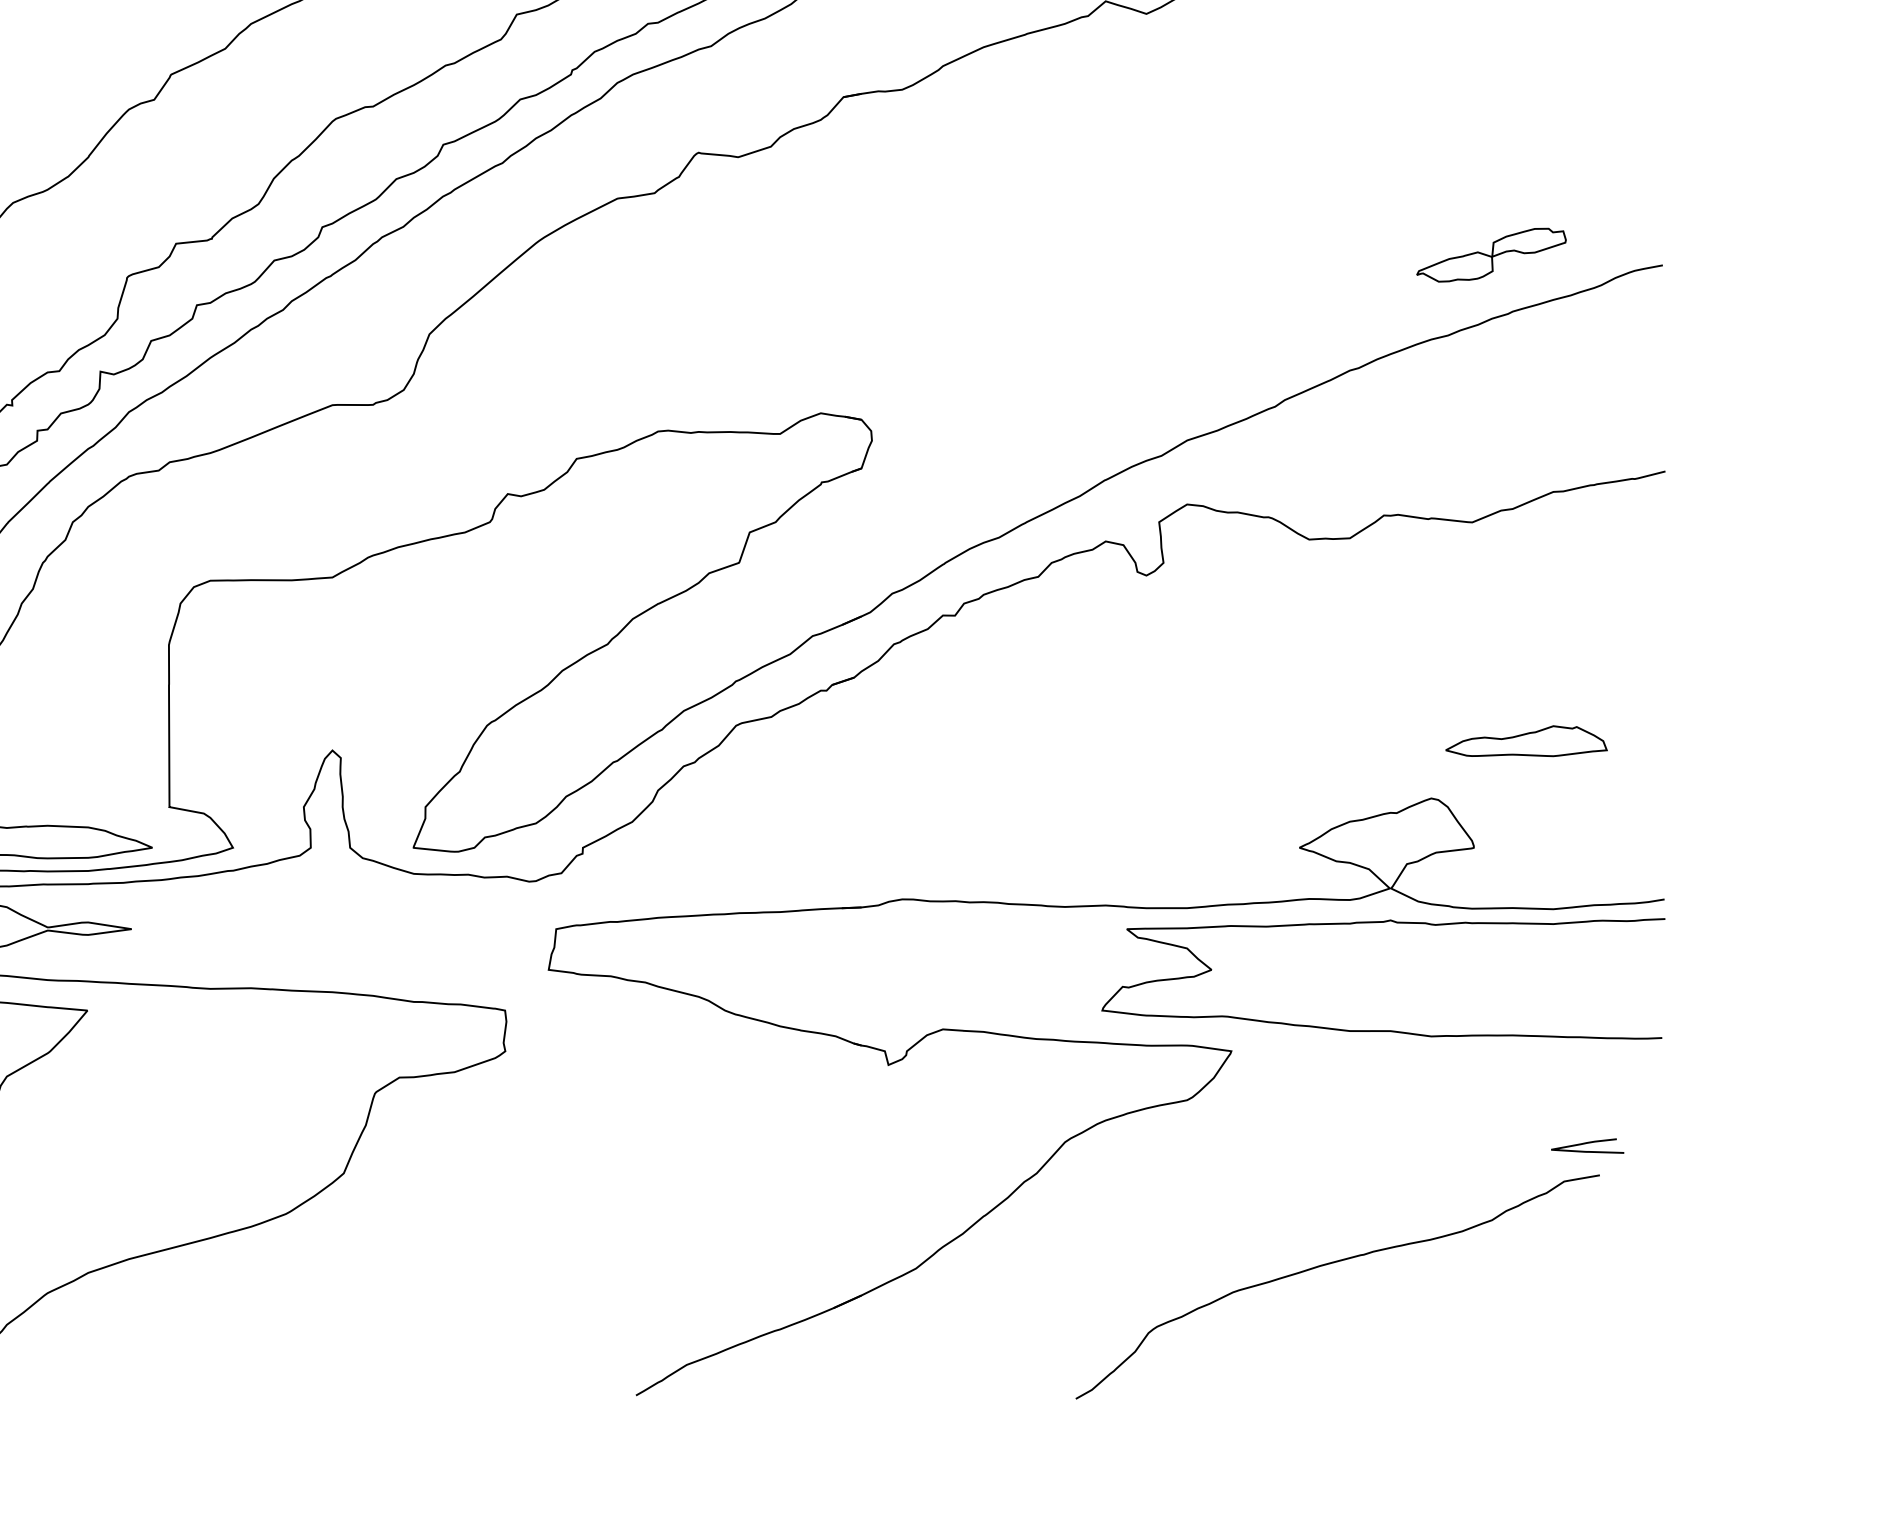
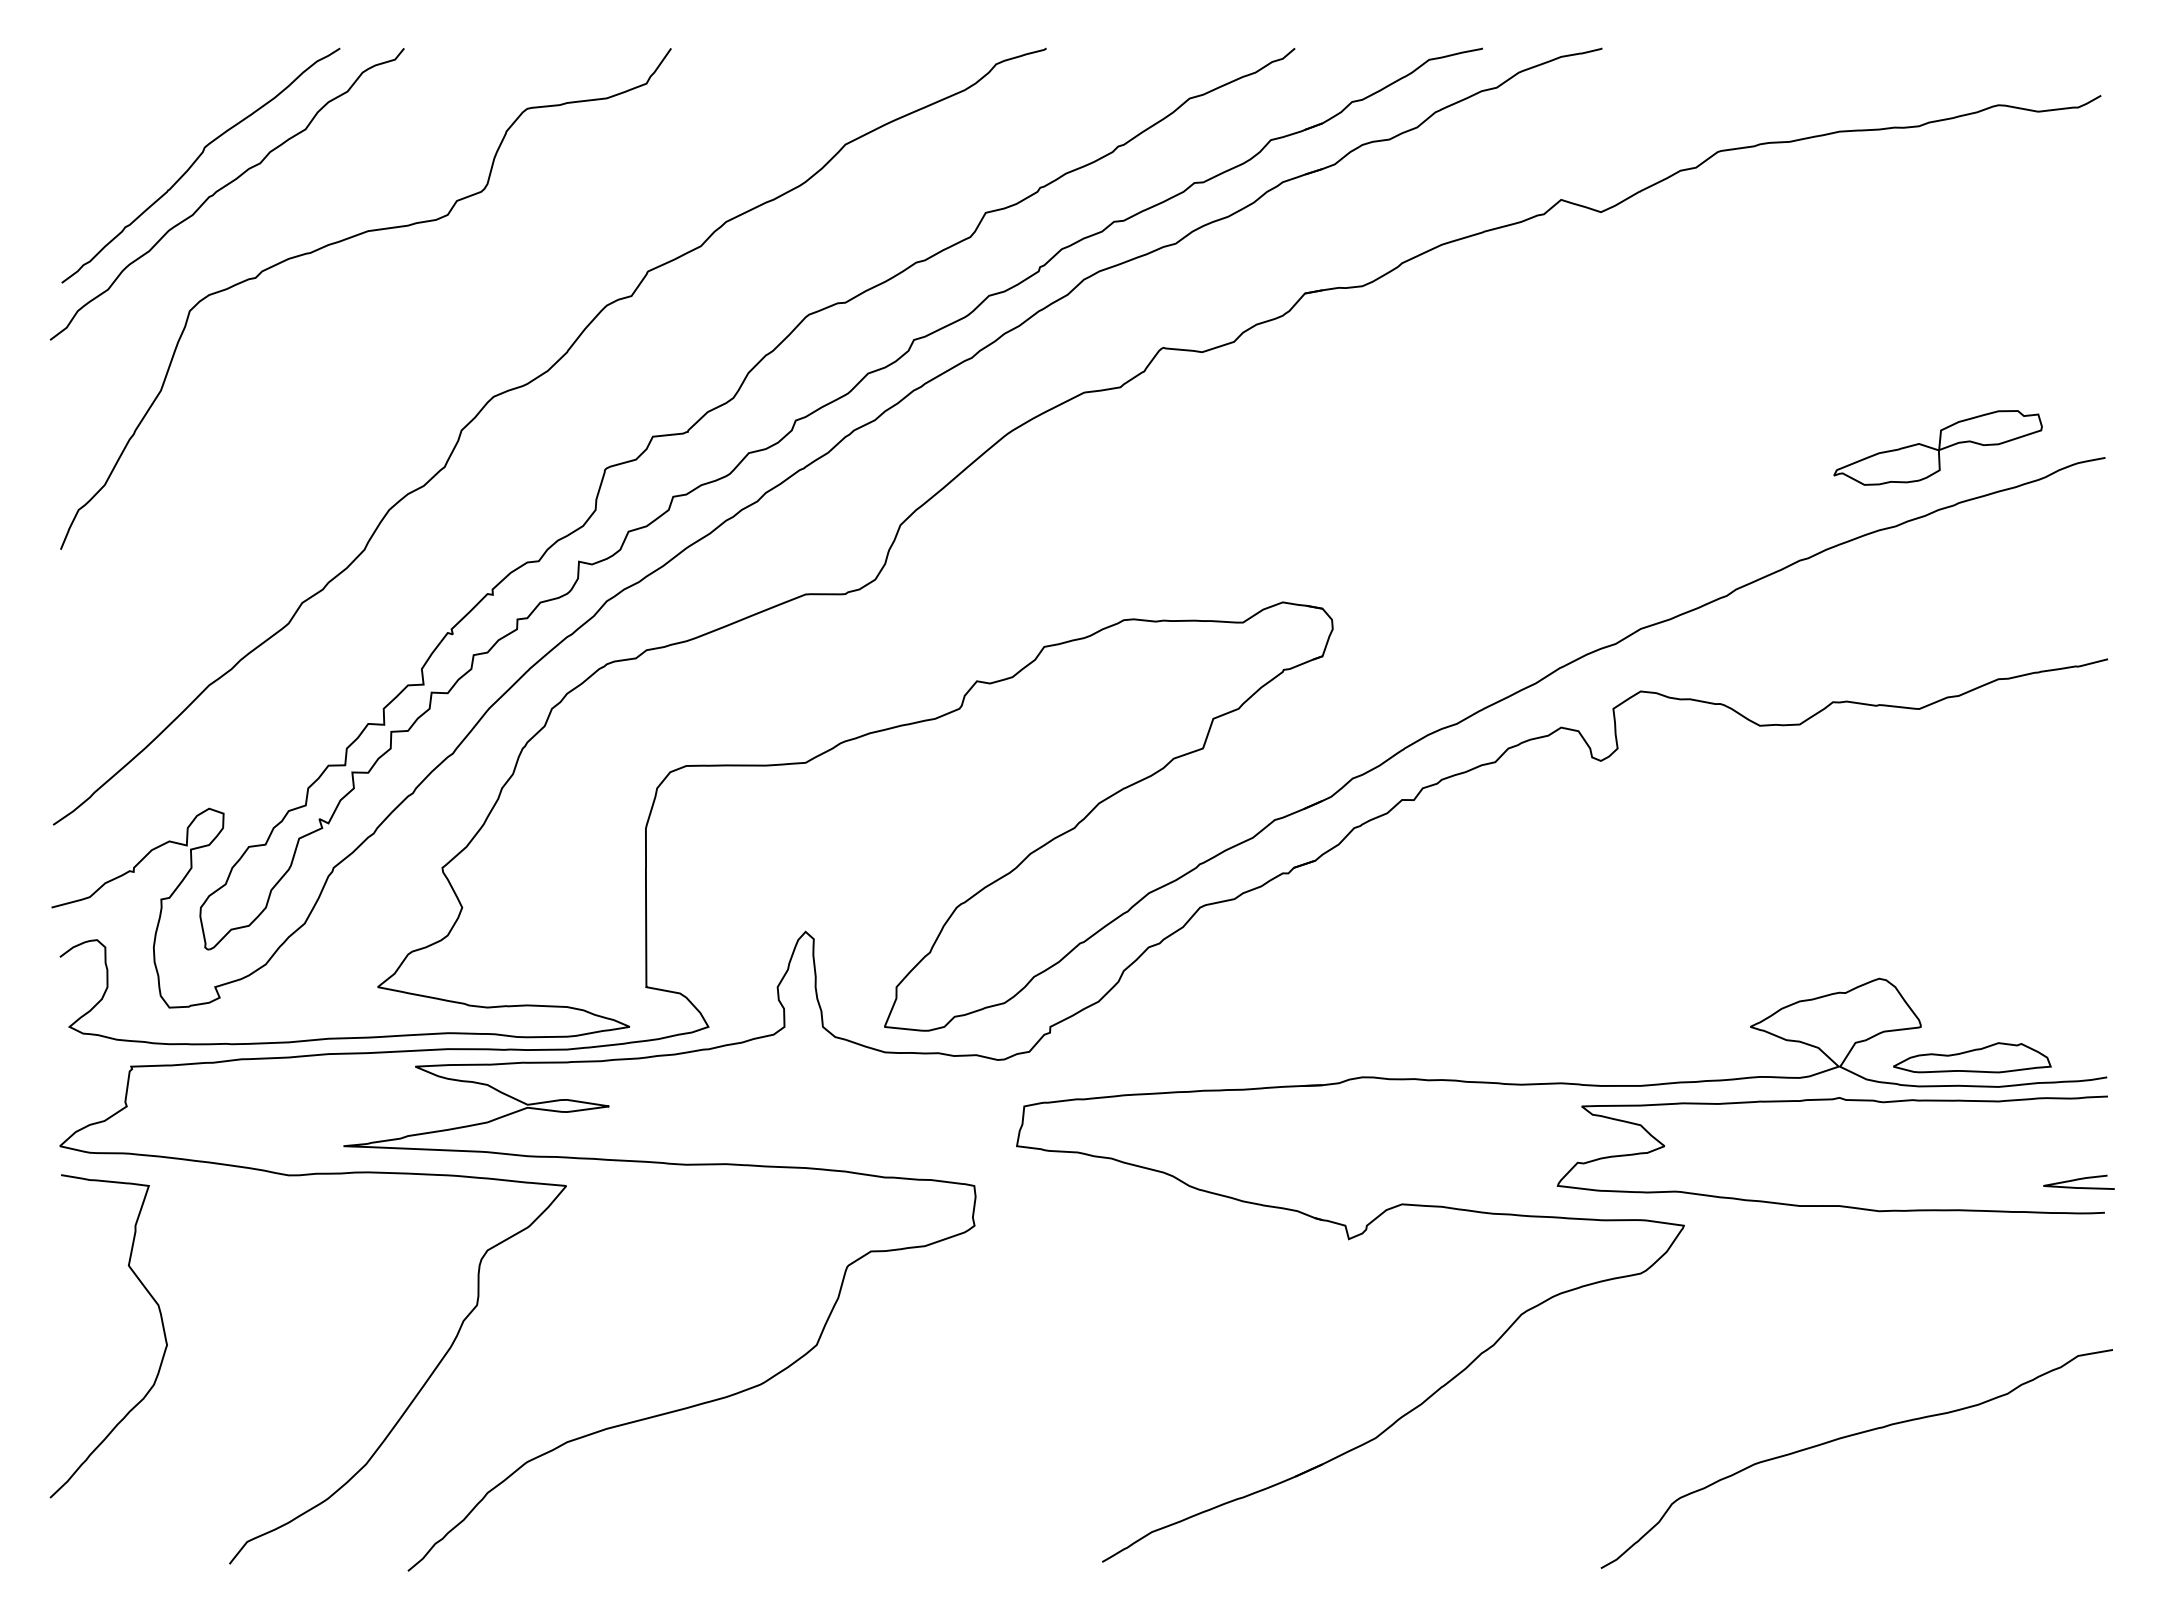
part: (1490, 254) -> (1937, 447), size x1.43
part: (1526, 740) -> (1972, 1057), moved
curve: (1587, 1144) -> (2078, 1180), moved
curve: (1329, 1264) -> (1848, 1437), moved

